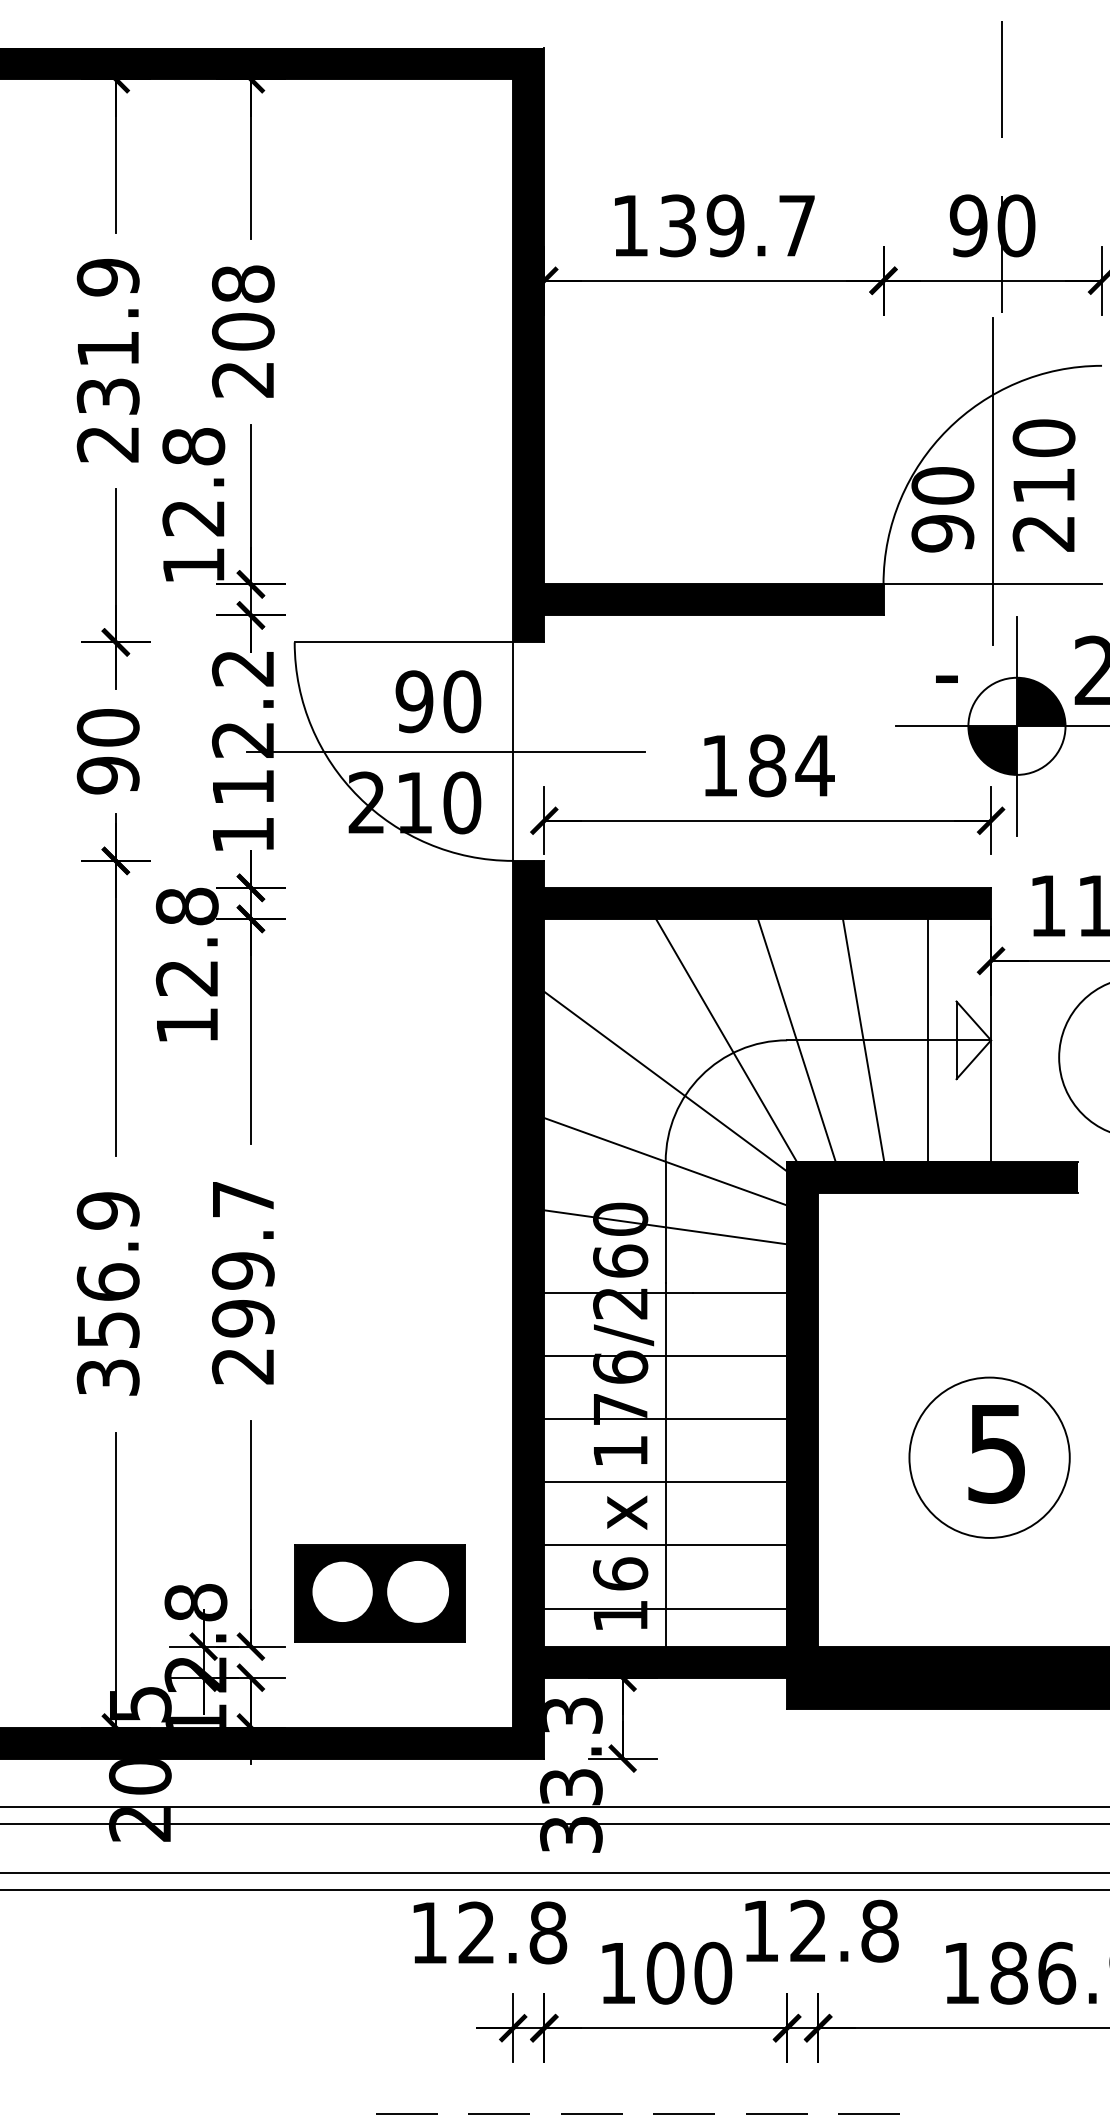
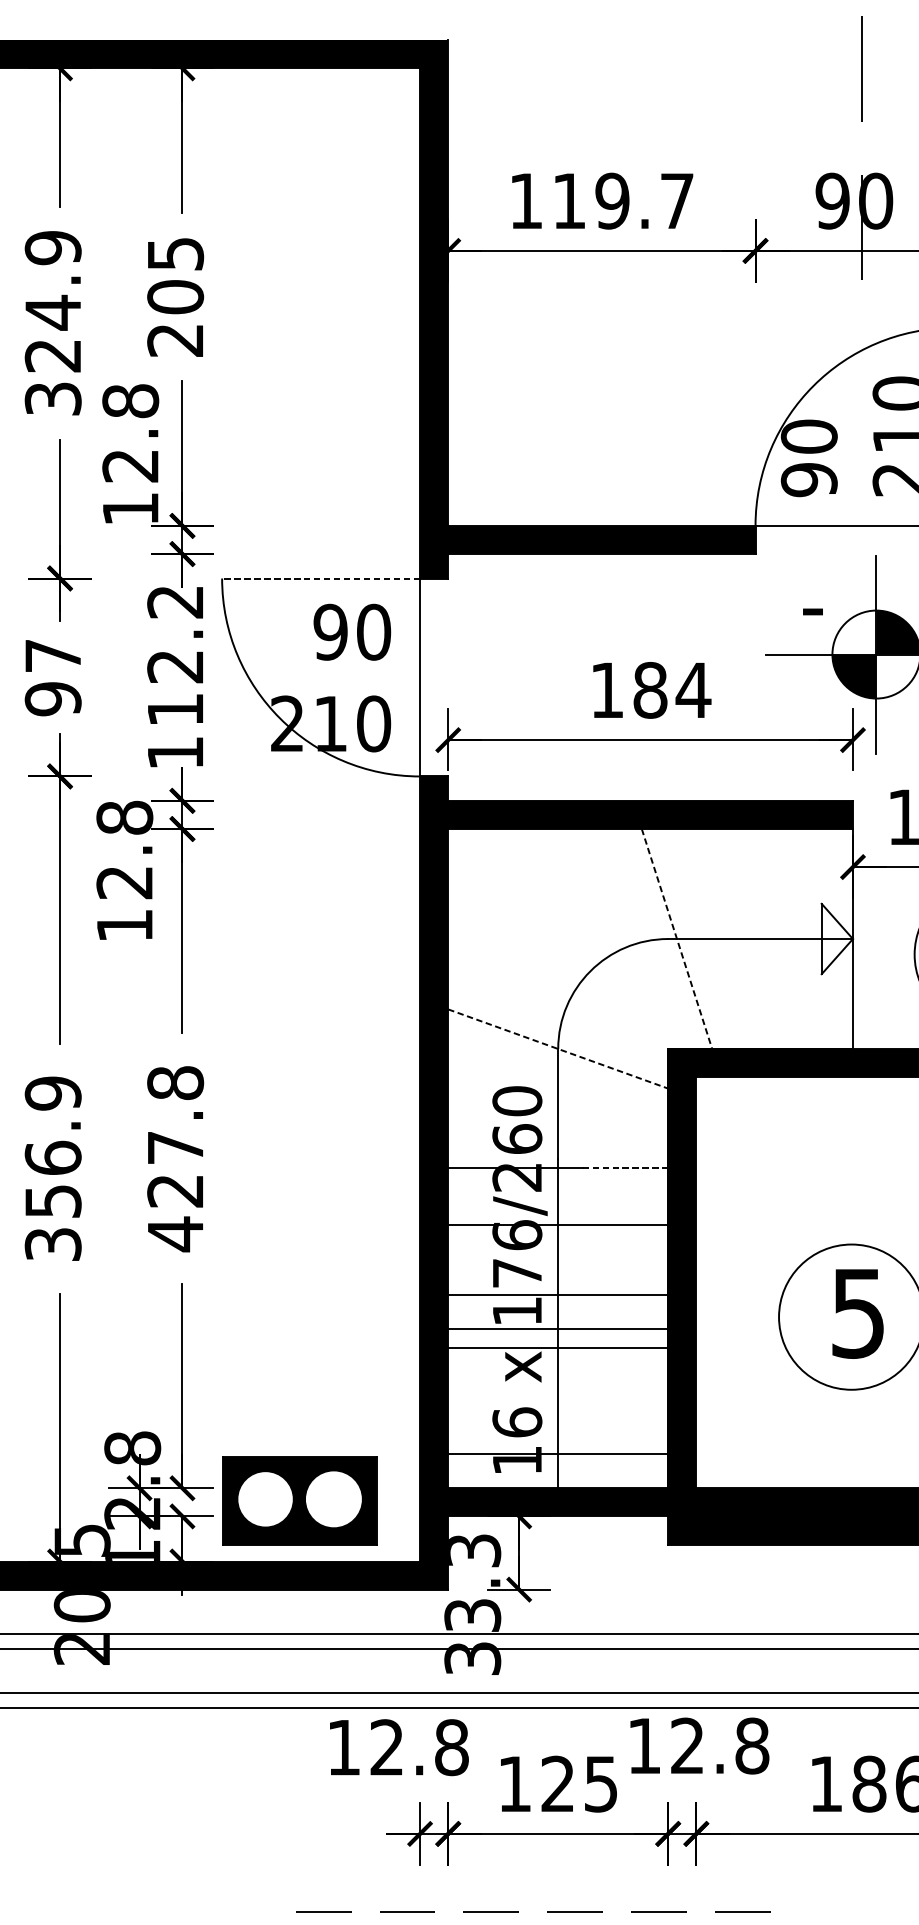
text: (677, 225) -> (568, 200), 139.7 -> 119.7
text: (242, 283) -> (174, 253), 208 -> 205
text: (108, 395) -> (53, 354), 231.9 -> 324.9
line: (992, 480) -> (854, 431), removed
line: (403, 642) -> (320, 578), solid -> dashed
text: (107, 727) -> (52, 655), 90 -> 97
line: (445, 751) -> (358, 677), removed
line: (726, 1039) -> (613, 938), removed
line: (863, 1039) -> (737, 938), removed
line: (927, 1039) -> (795, 938), removed
line: (796, 1040) -> (676, 939), solid -> dashed
line: (665, 1081) -> (558, 976), removed
line: (666, 1161) -> (558, 1048), solid -> dashed
line: (665, 1227) -> (558, 1108), removed
text: (242, 1283) -> (174, 1159), 299.7 -> 427.8
line: (740, 1292) -> (625, 1167), solid -> dashed
line: (665, 1419) -> (558, 1329), moved
line: (665, 1482) -> (558, 1295), moved
line: (665, 1545) -> (558, 1347), moved
part: (379, 1593) -> (298, 1500), moved
text: (689, 1972) -> (579, 1783), 100 -> 125

